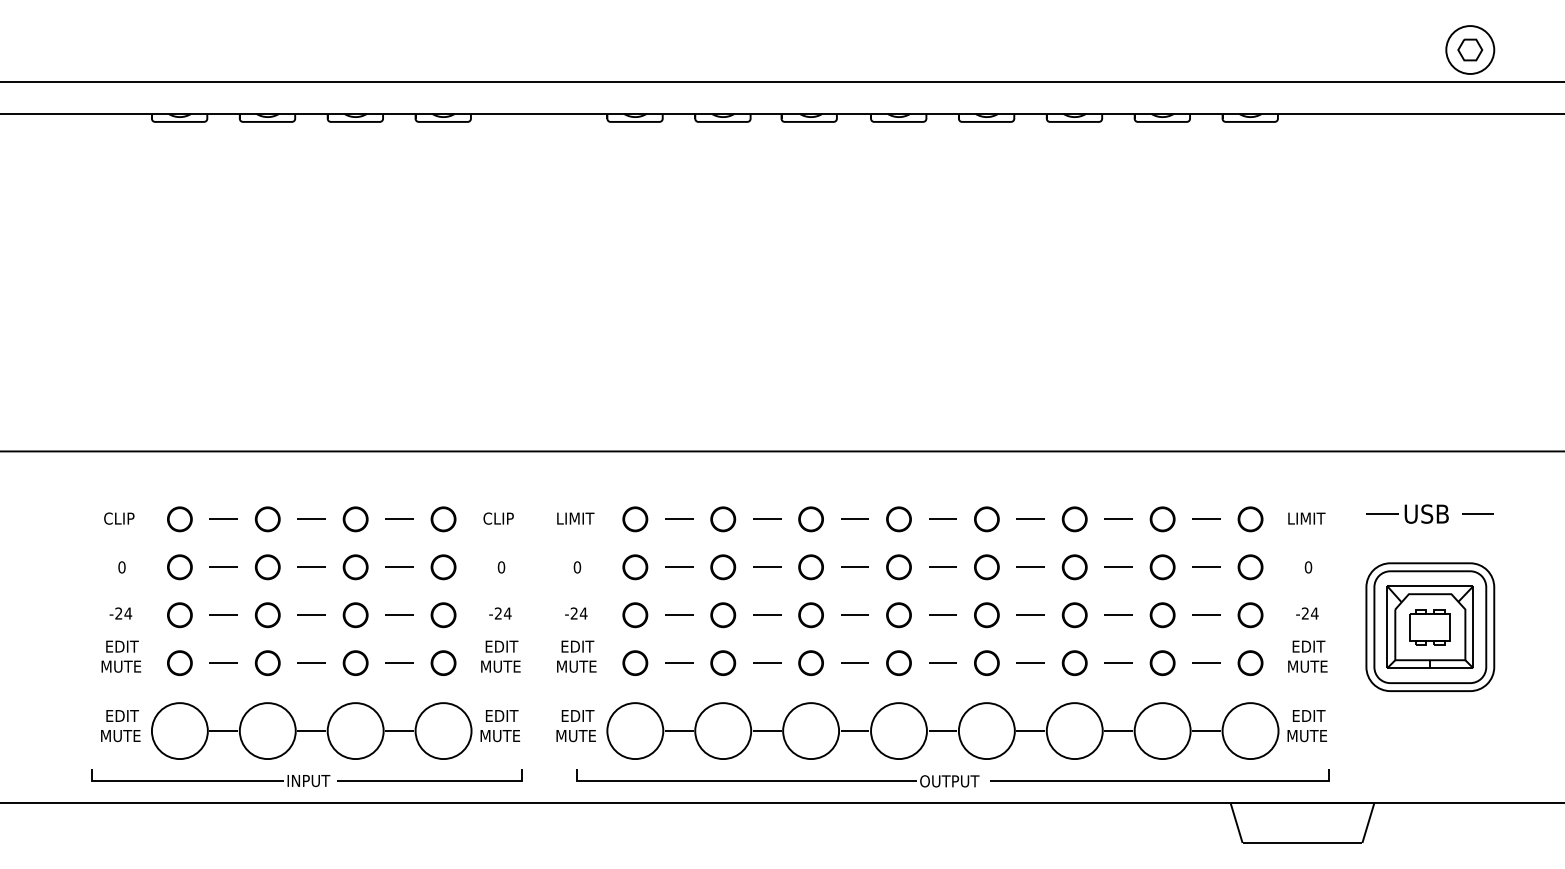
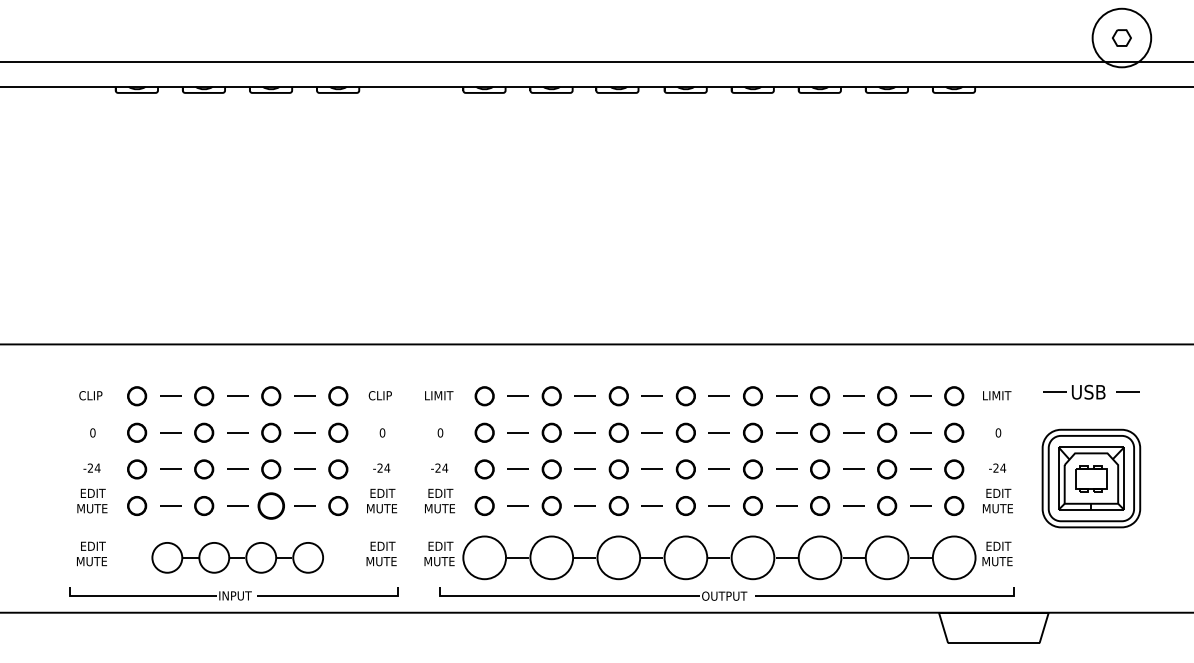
circle: (1470, 49) -> (1122, 37), size x1.6
part: (355, 662) -> (271, 505), size x1.4
part: (311, 730) -> (237, 557), size x0.7

